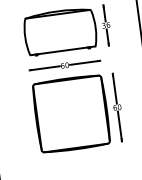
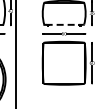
line: (65, 49) -> (65, 24), solid -> dashed

